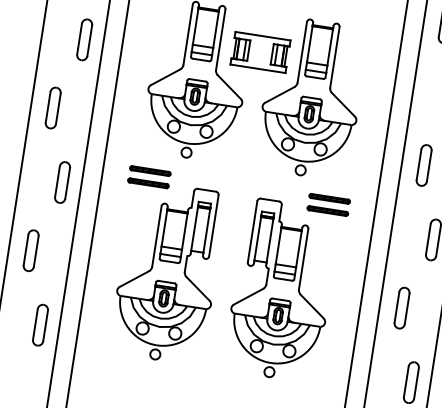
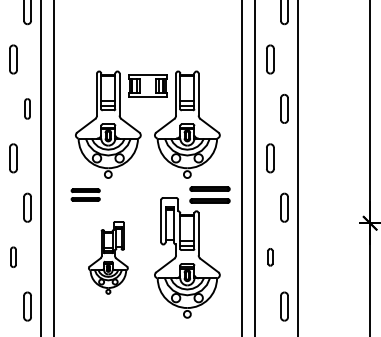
part: (84, 39) -> (27, 108), size x0.7
part: (260, 51) -> (147, 85), moved
part: (328, 204) -> (209, 194), size x1.4
part: (31, 251) -> (13, 257), size x0.7
part: (168, 272) -> (108, 257), size x0.6
part: (402, 308) -> (270, 257), size x0.6

